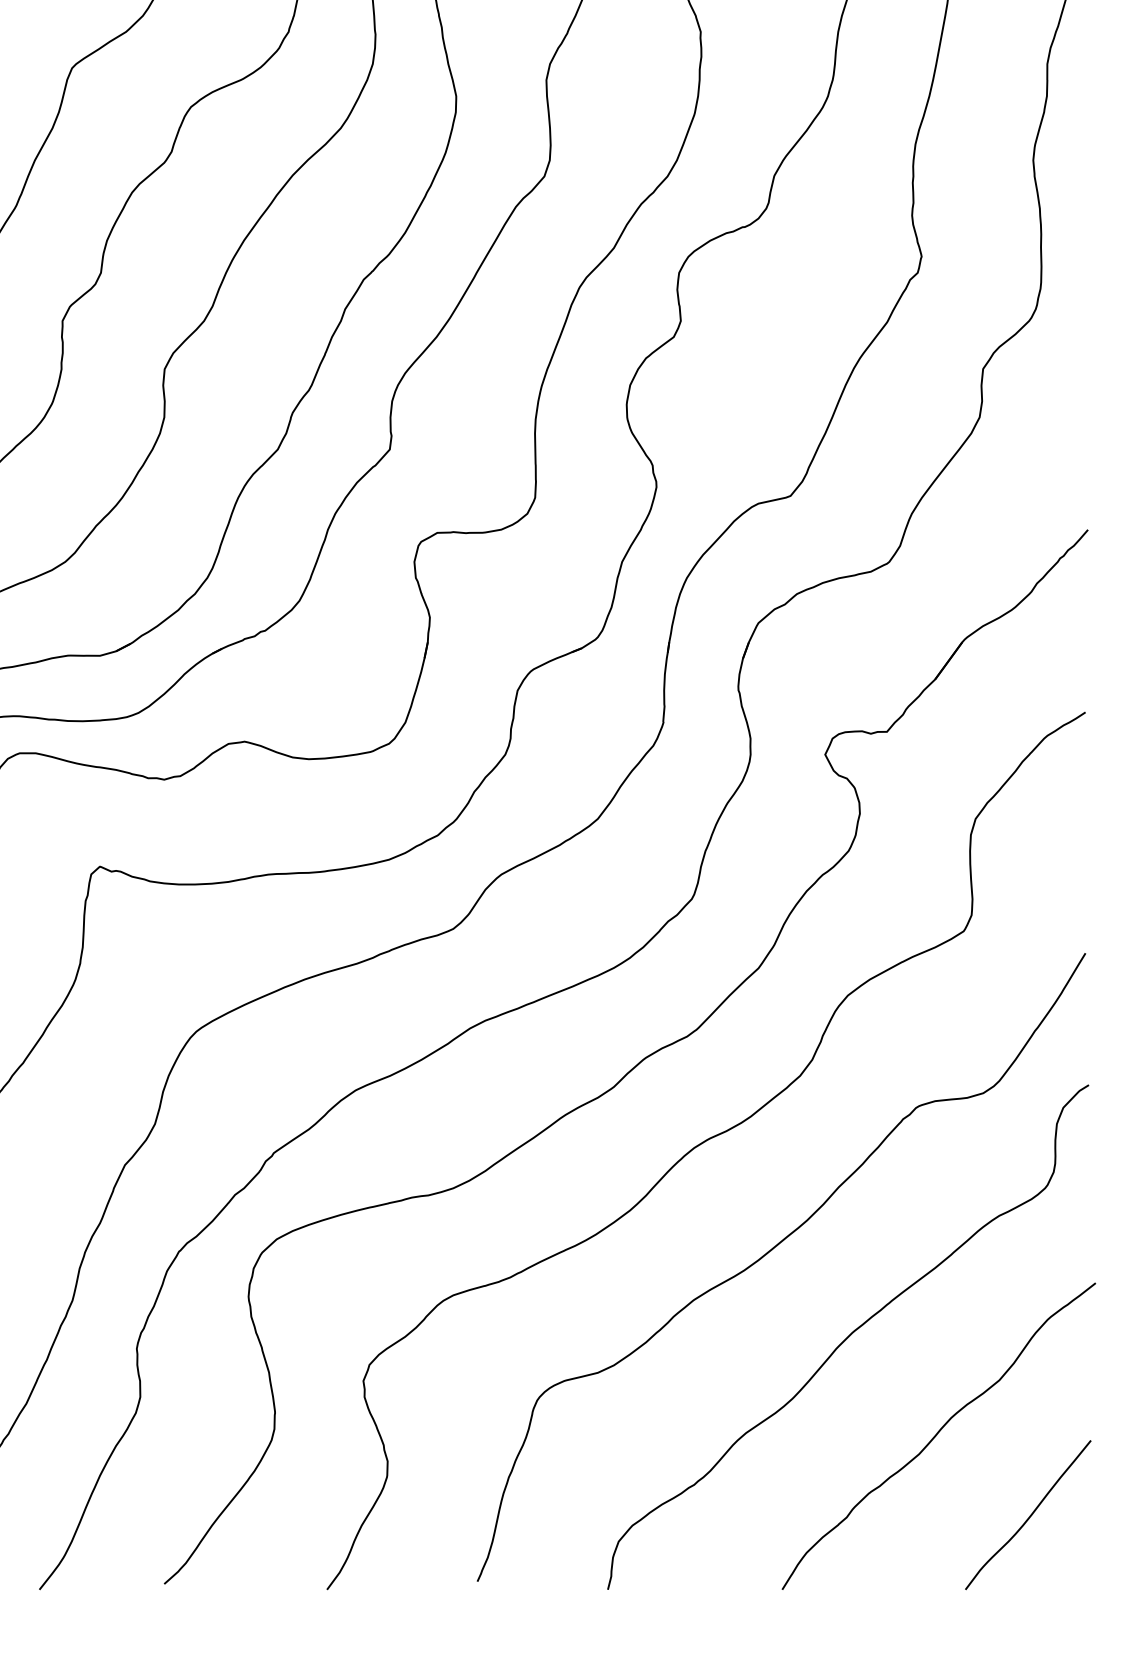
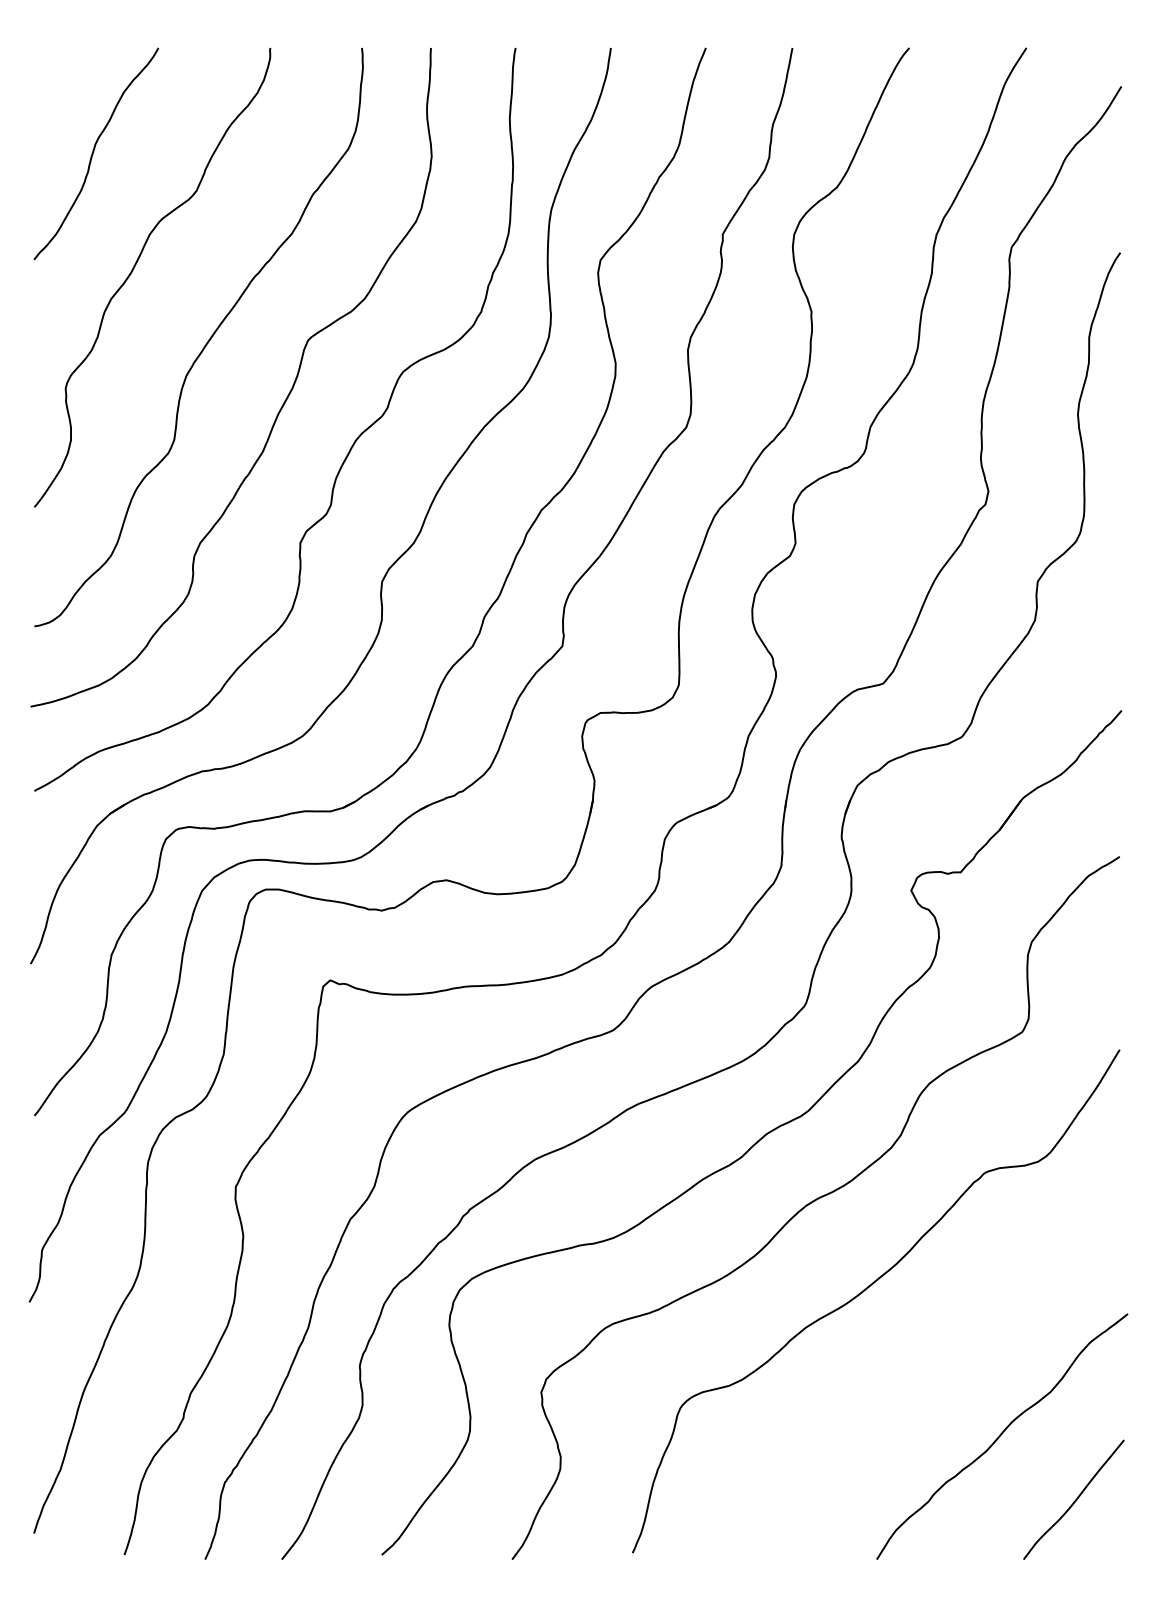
curve: (848, 1336) -> (929, 1356), removed

